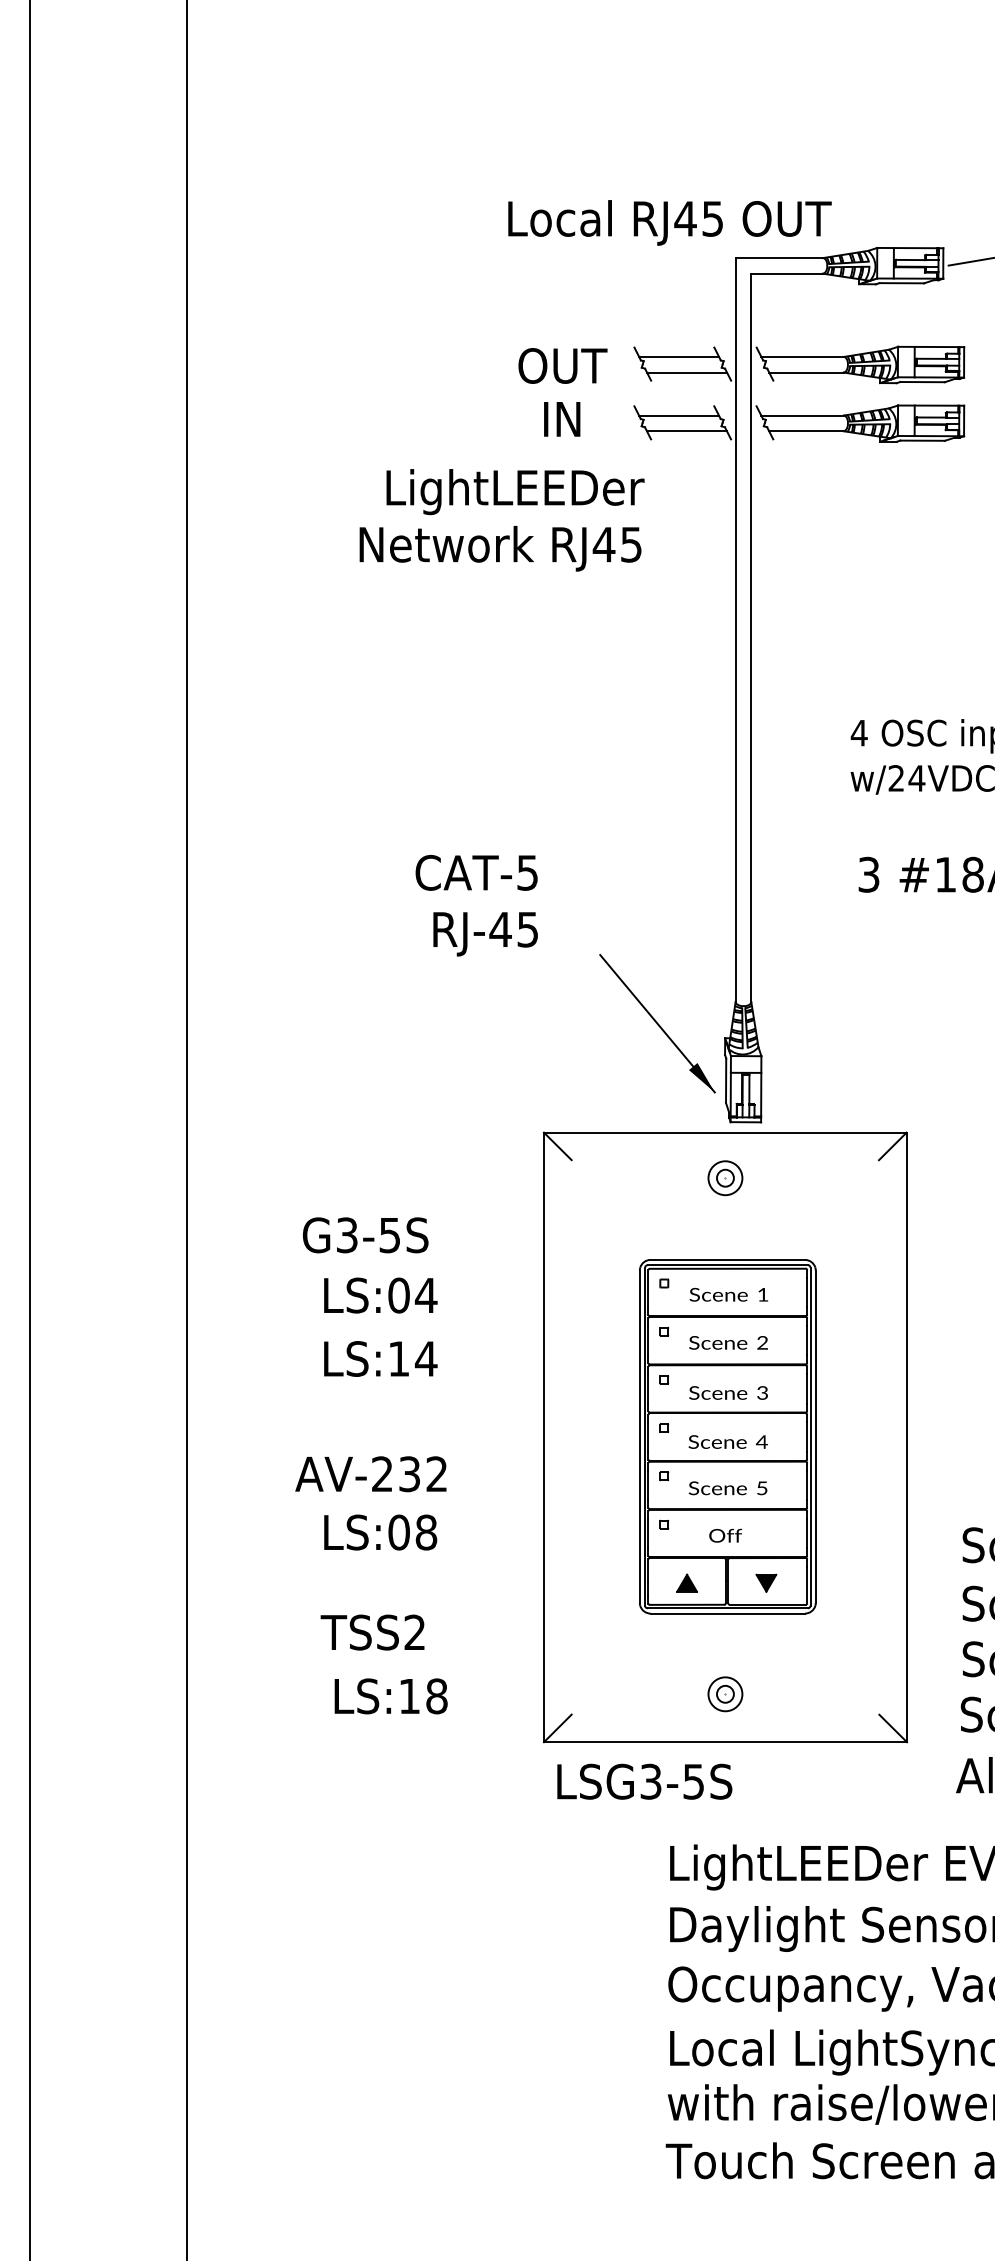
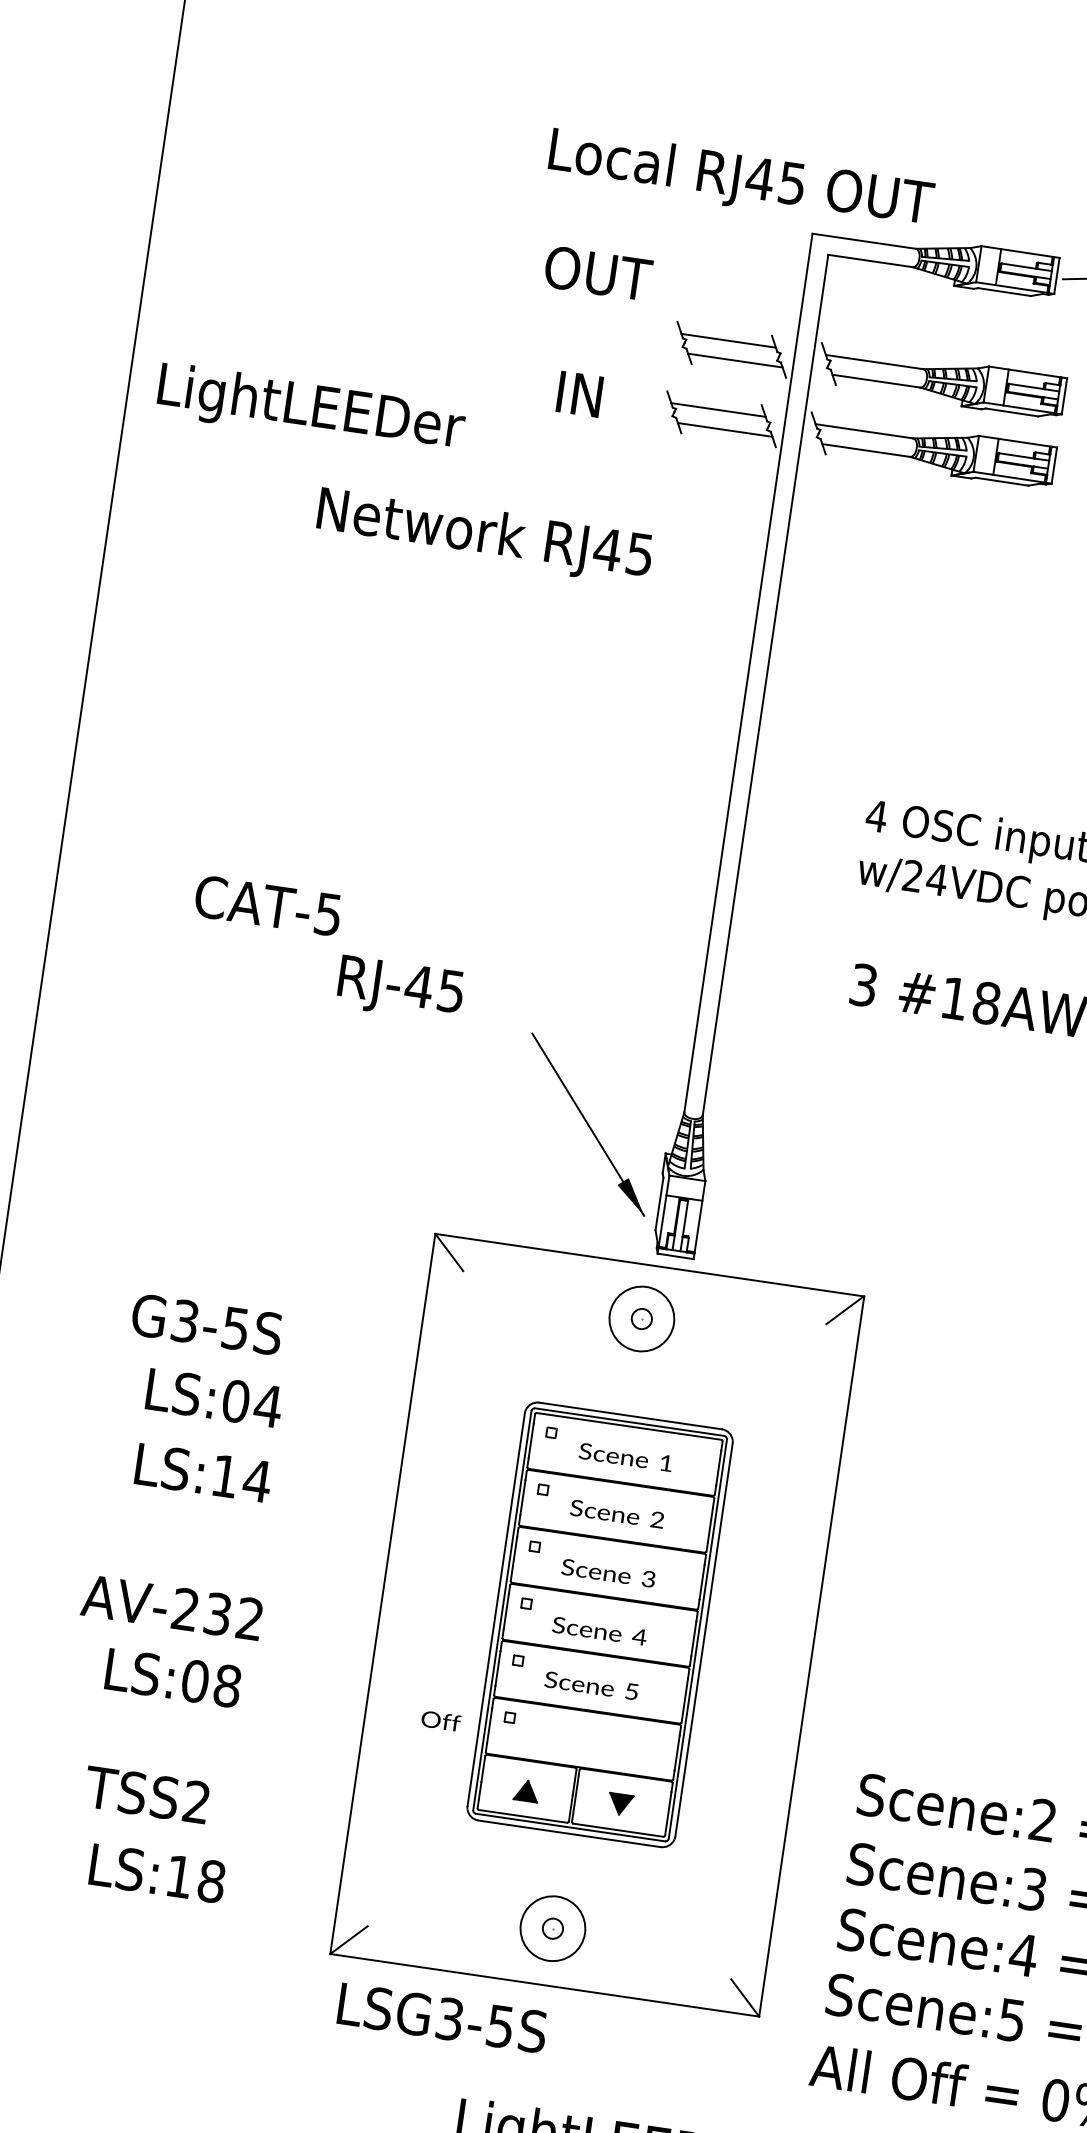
text: (562, 365) -> (597, 272), moved
text: (515, 492) -> (311, 410), moved
text: (476, 872) -> (267, 905), moved
circle: (725, 1178) -> (641, 1319), size x1.6
text: (725, 1535) -> (440, 1720), moved
circle: (725, 1694) -> (552, 1928), size x1.6

